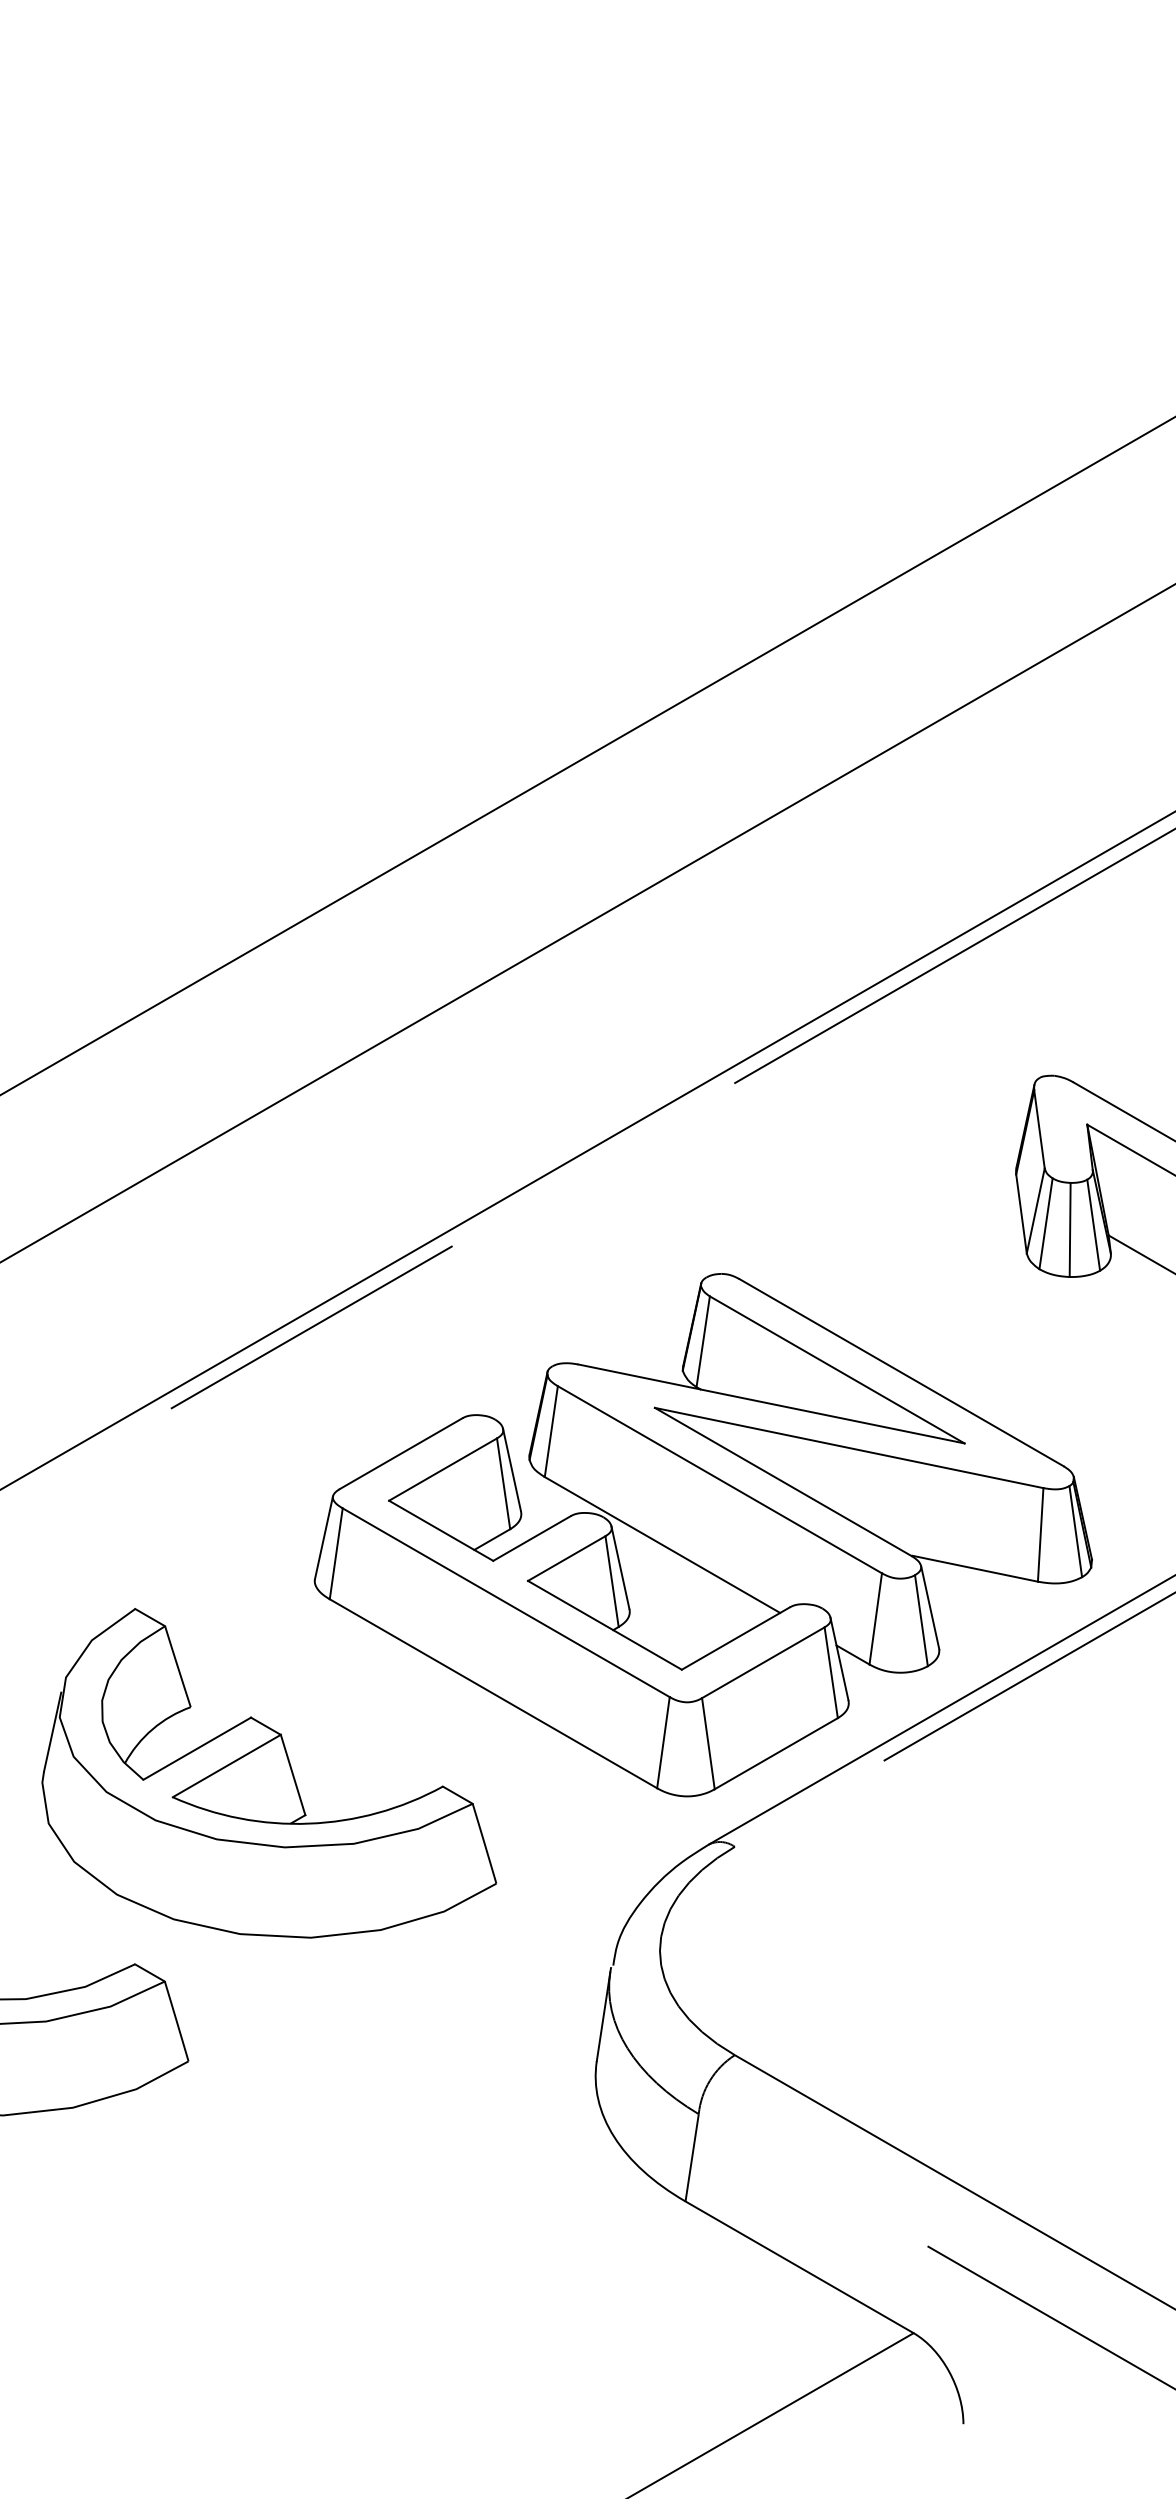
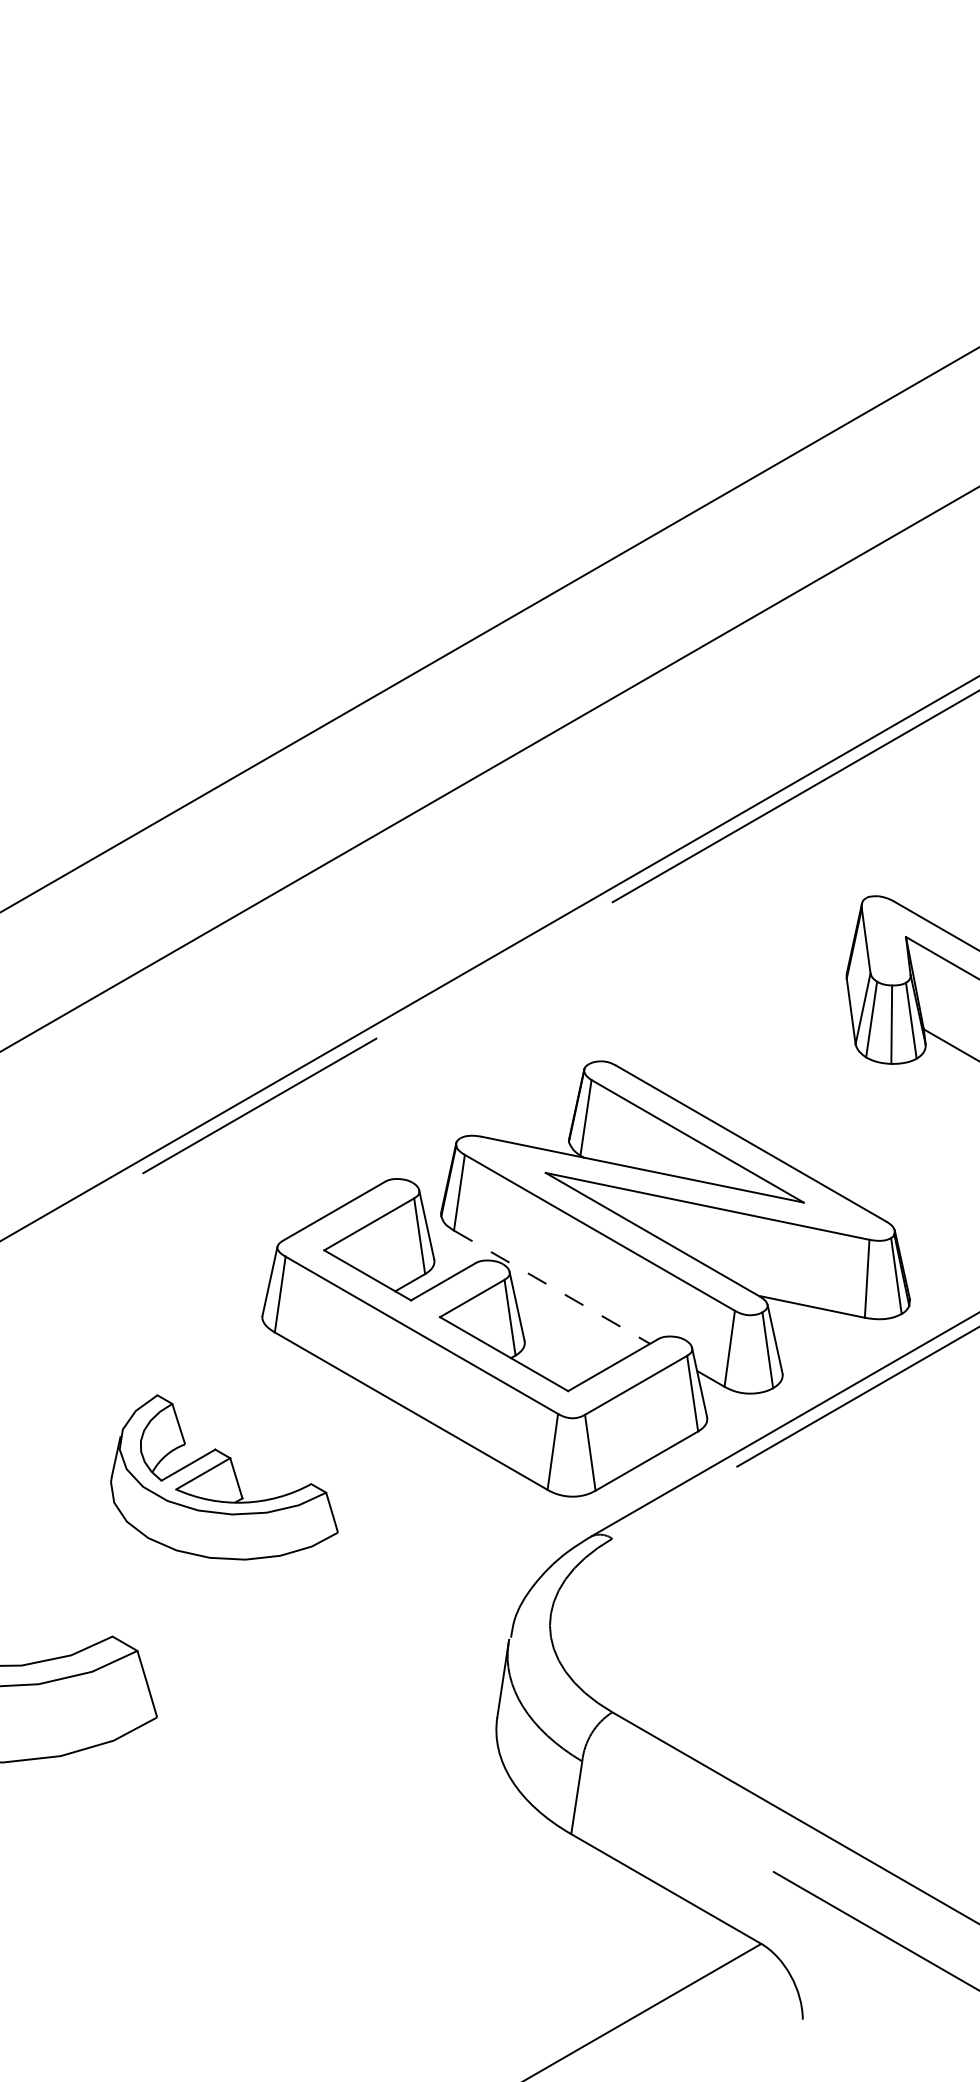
line: (663, 1545) -> (552, 1287), solid -> dashed
part: (269, 1773) -> (224, 1477), size x0.6

